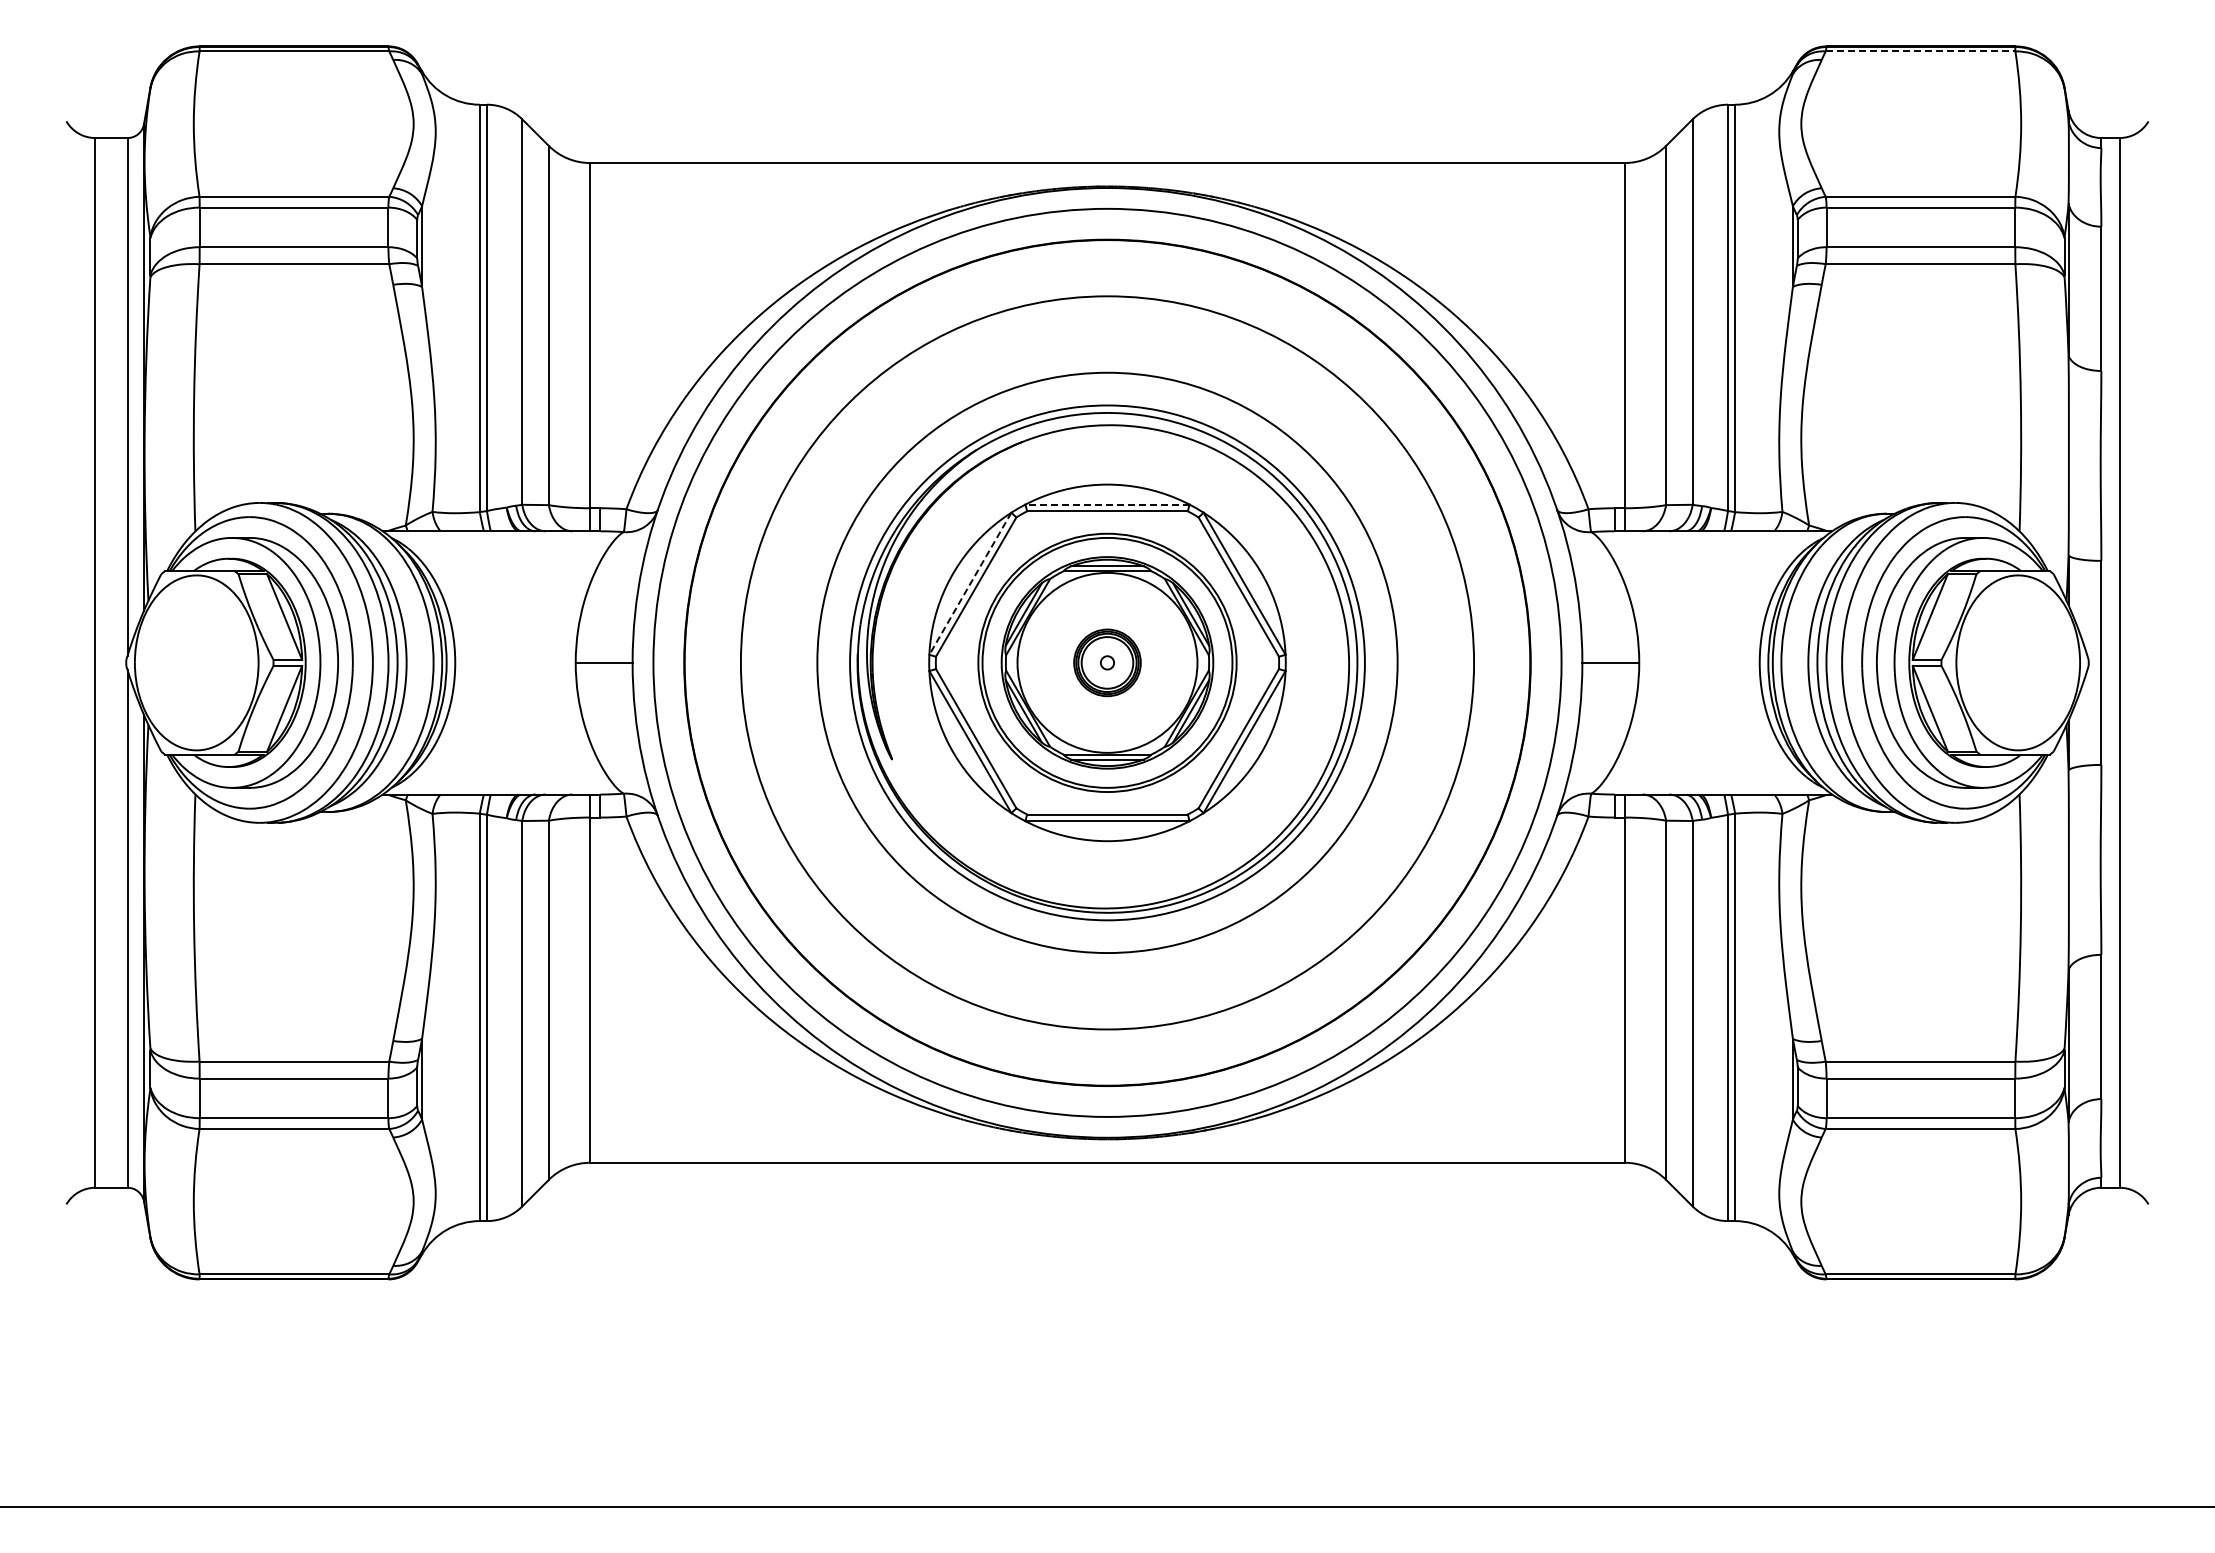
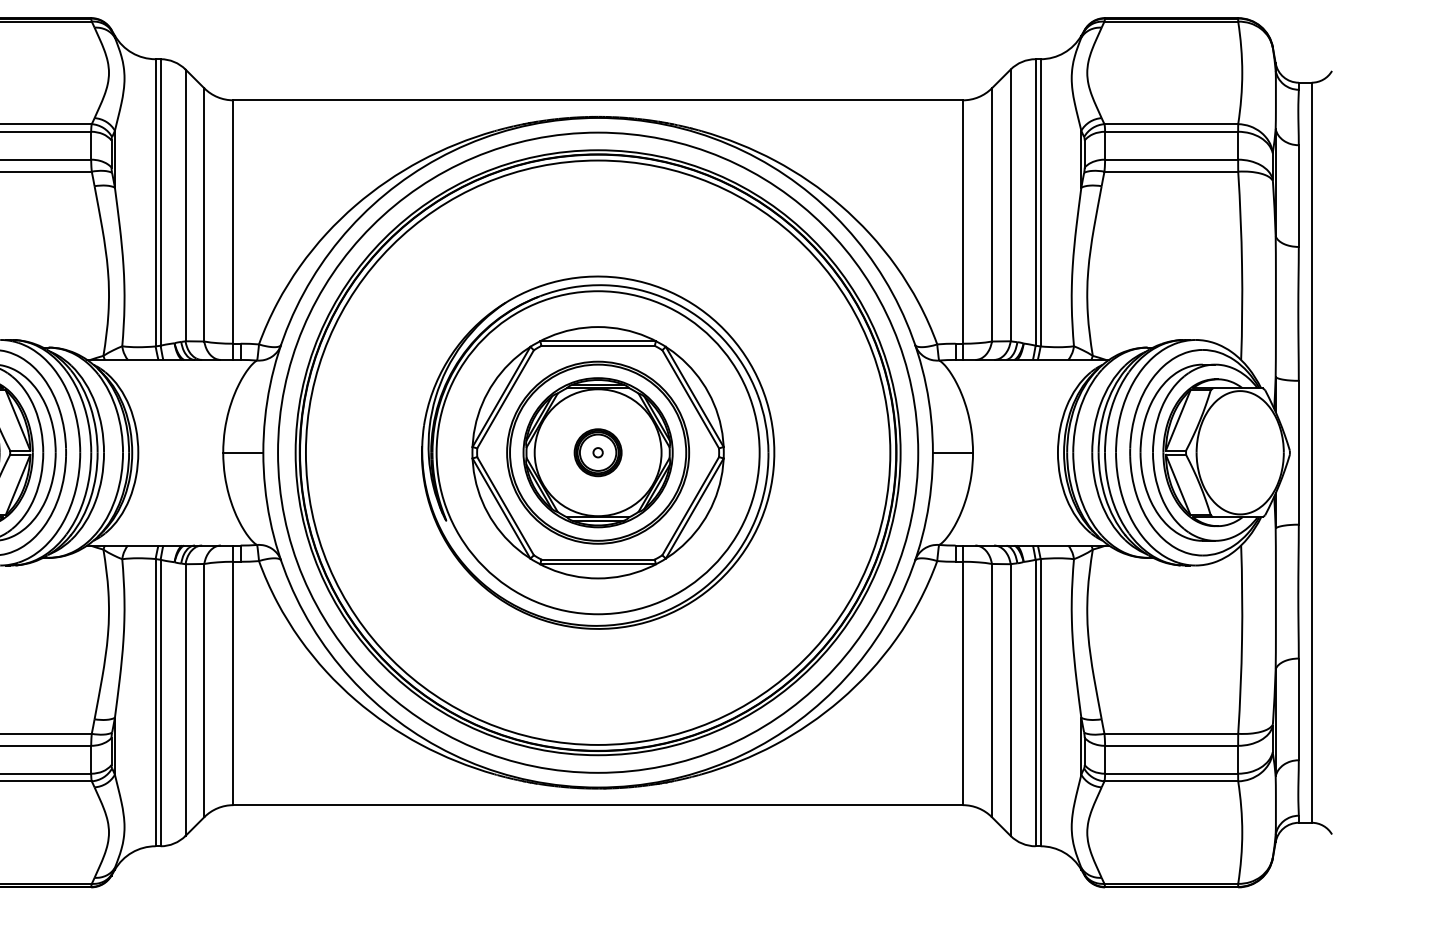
line: (1920, 51) -> (1171, 21), dashed -> solid
line: (1107, 504) -> (598, 341), dashed -> solid
line: (970, 584) -> (501, 397), dashed -> solid
circle: (1107, 662) -> (598, 452), size x0.62
circle: (1107, 662) -> (598, 452), size x1.43
circle: (1107, 662) -> (598, 452), size x1.67

